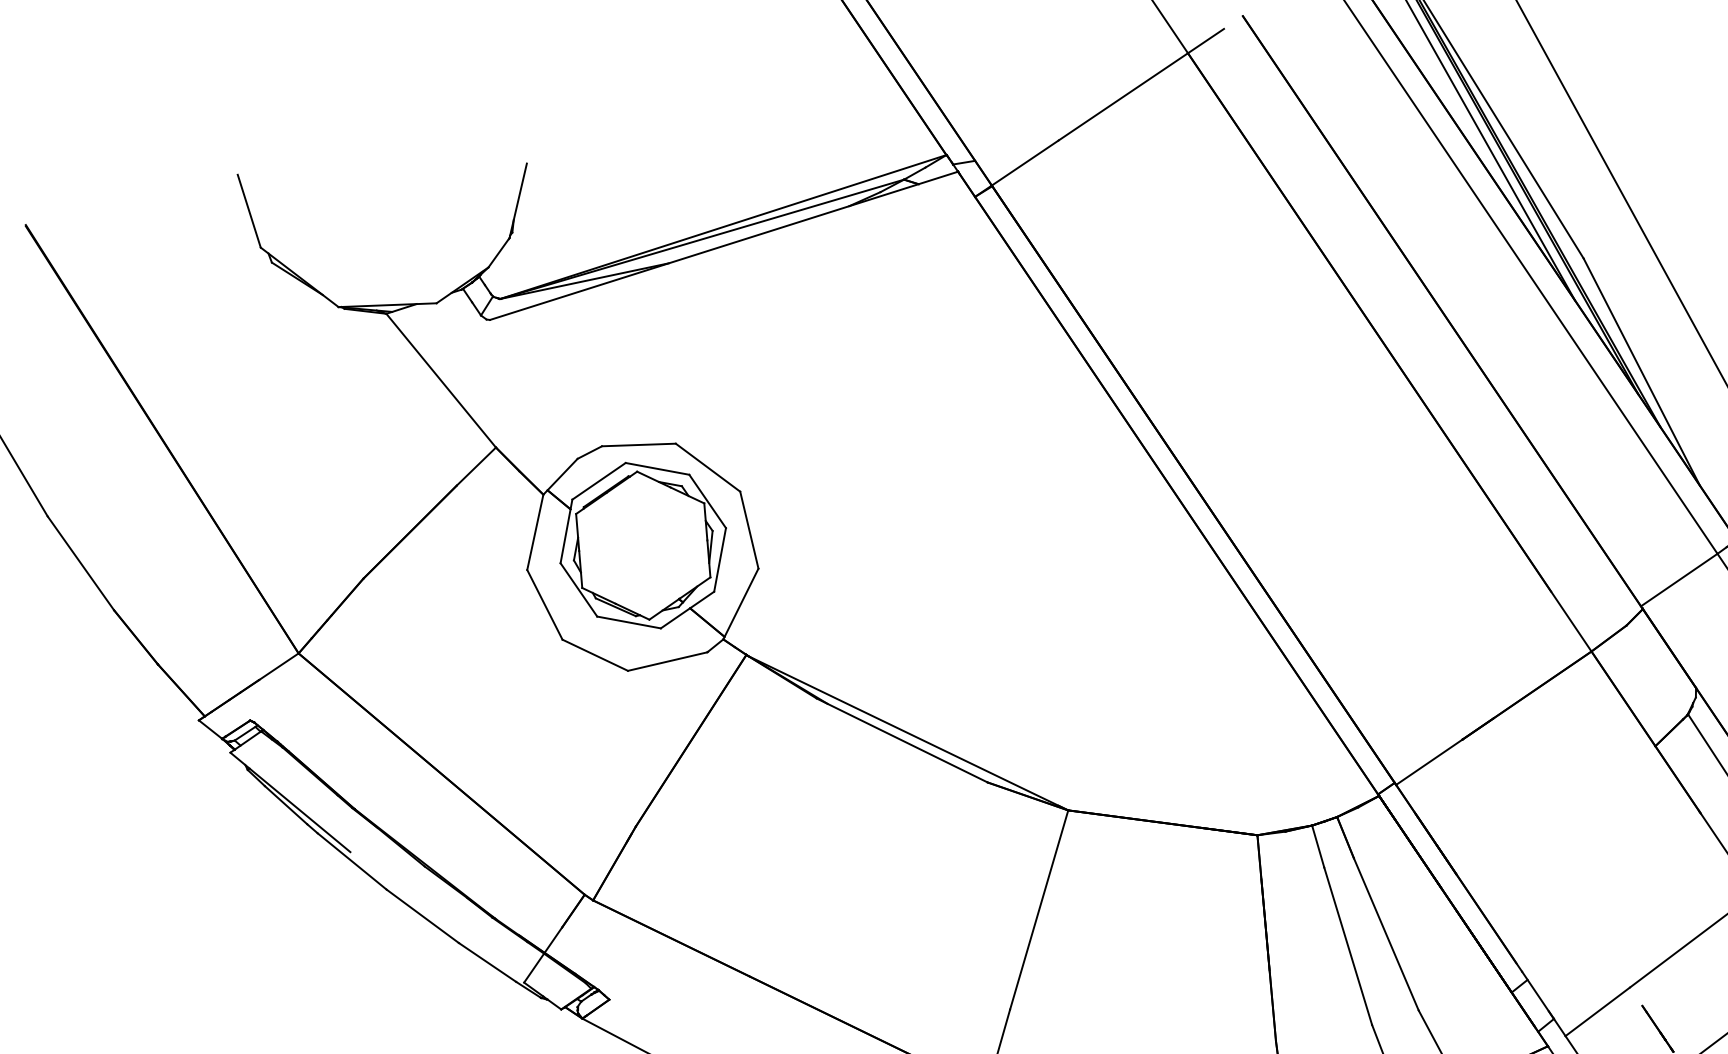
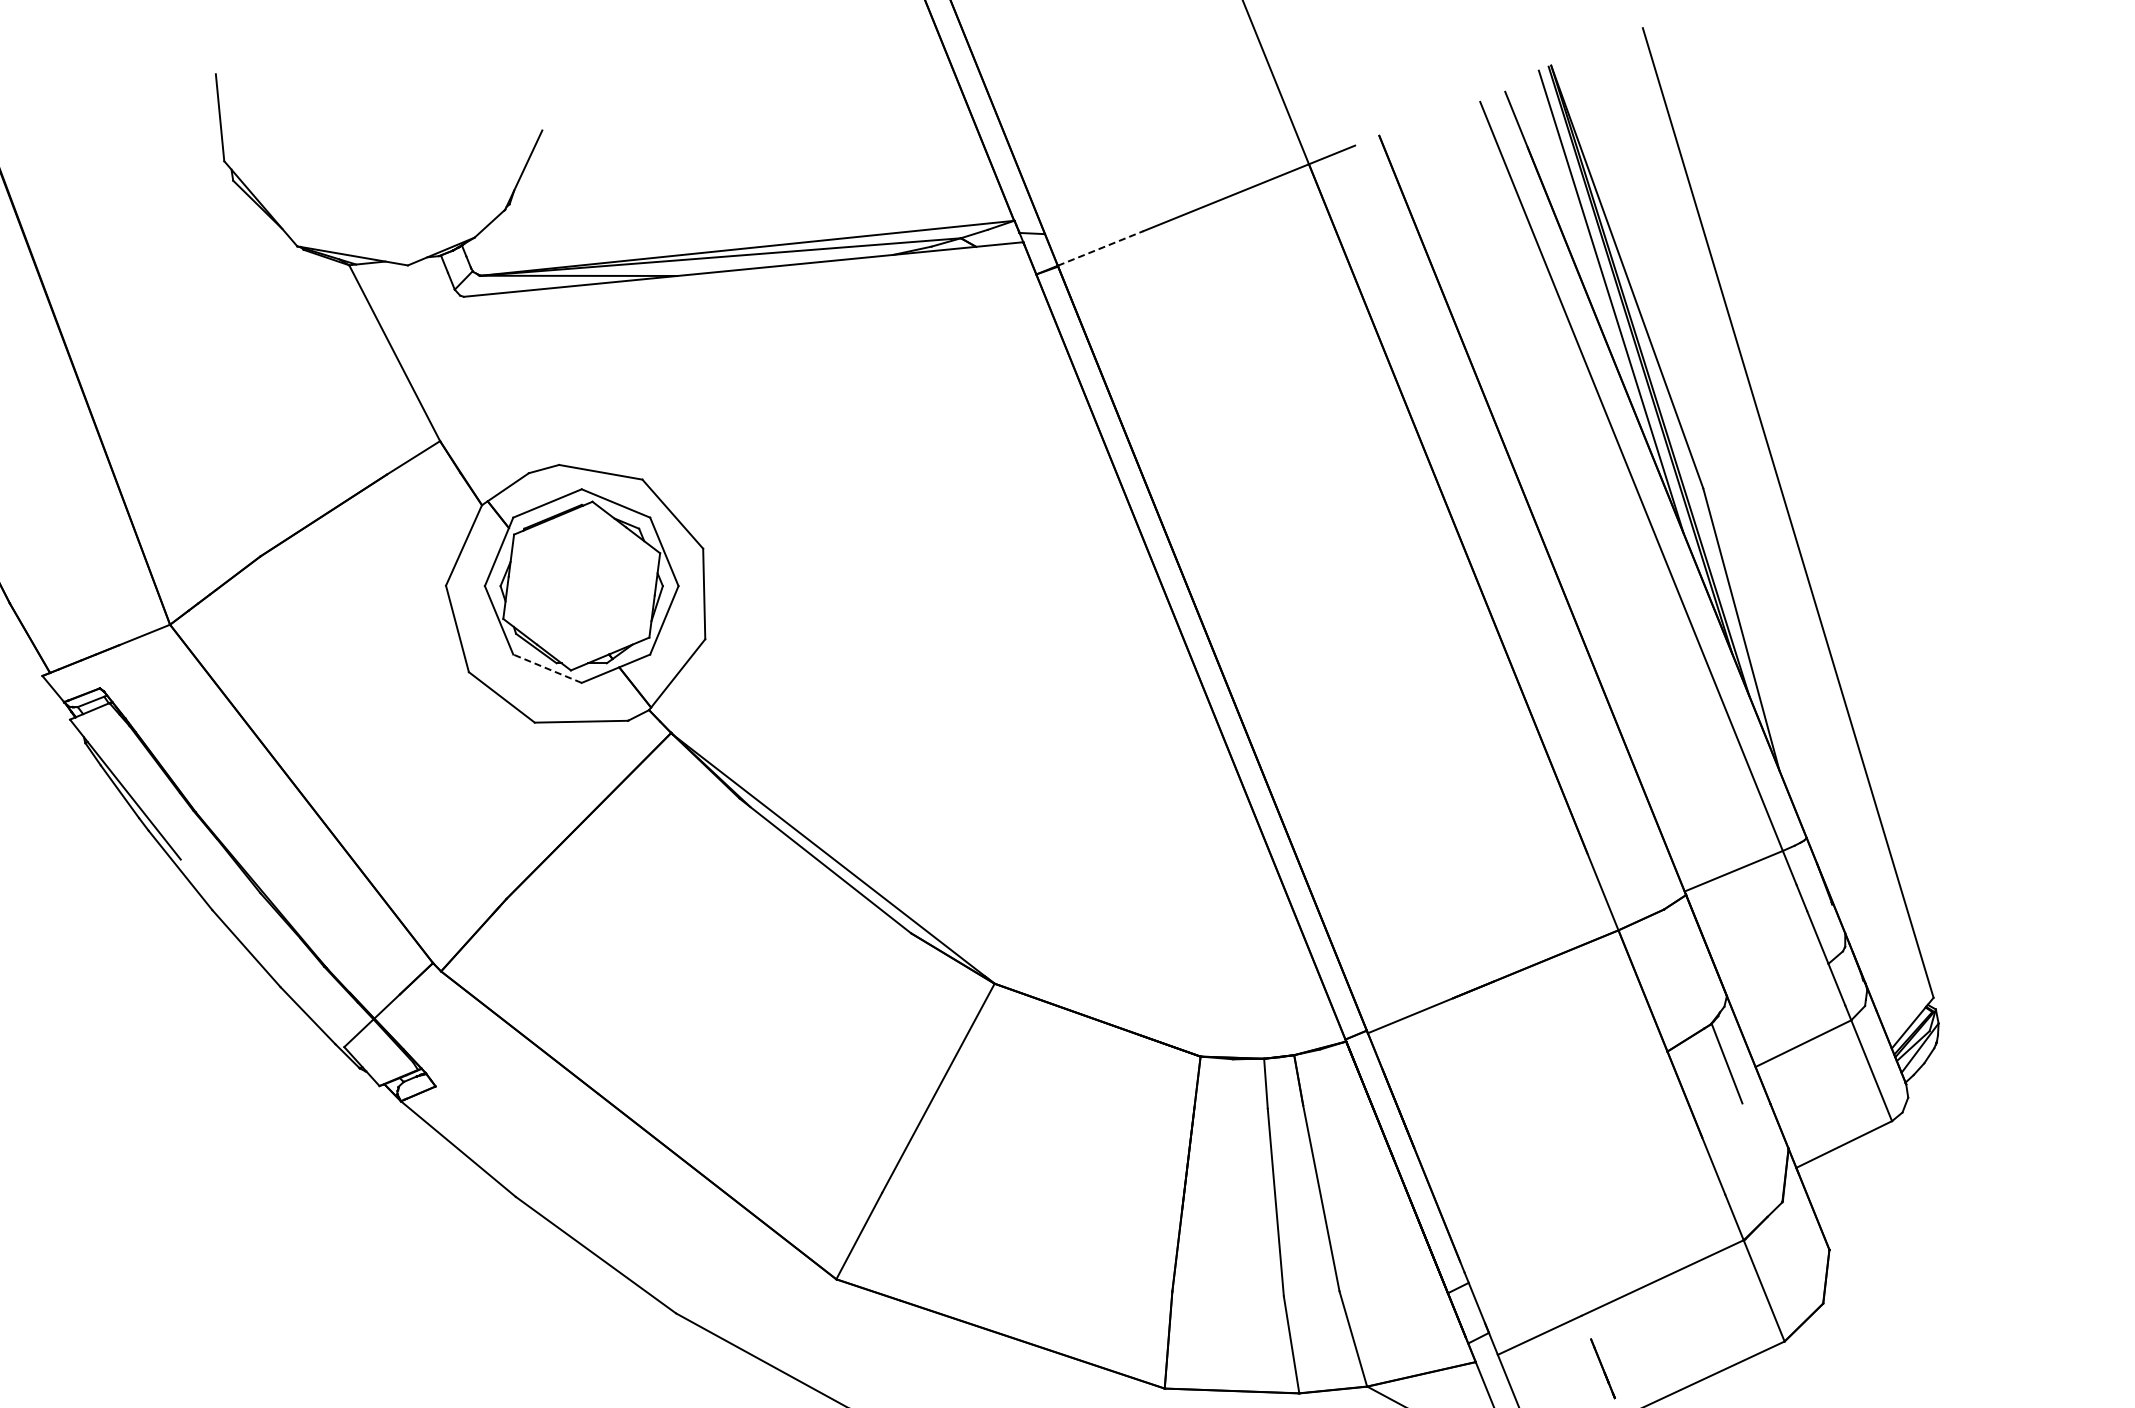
line: (1026, 162) -> (1101, 248), solid -> dashed
line: (628, 622) -> (547, 668), solid -> dashed

